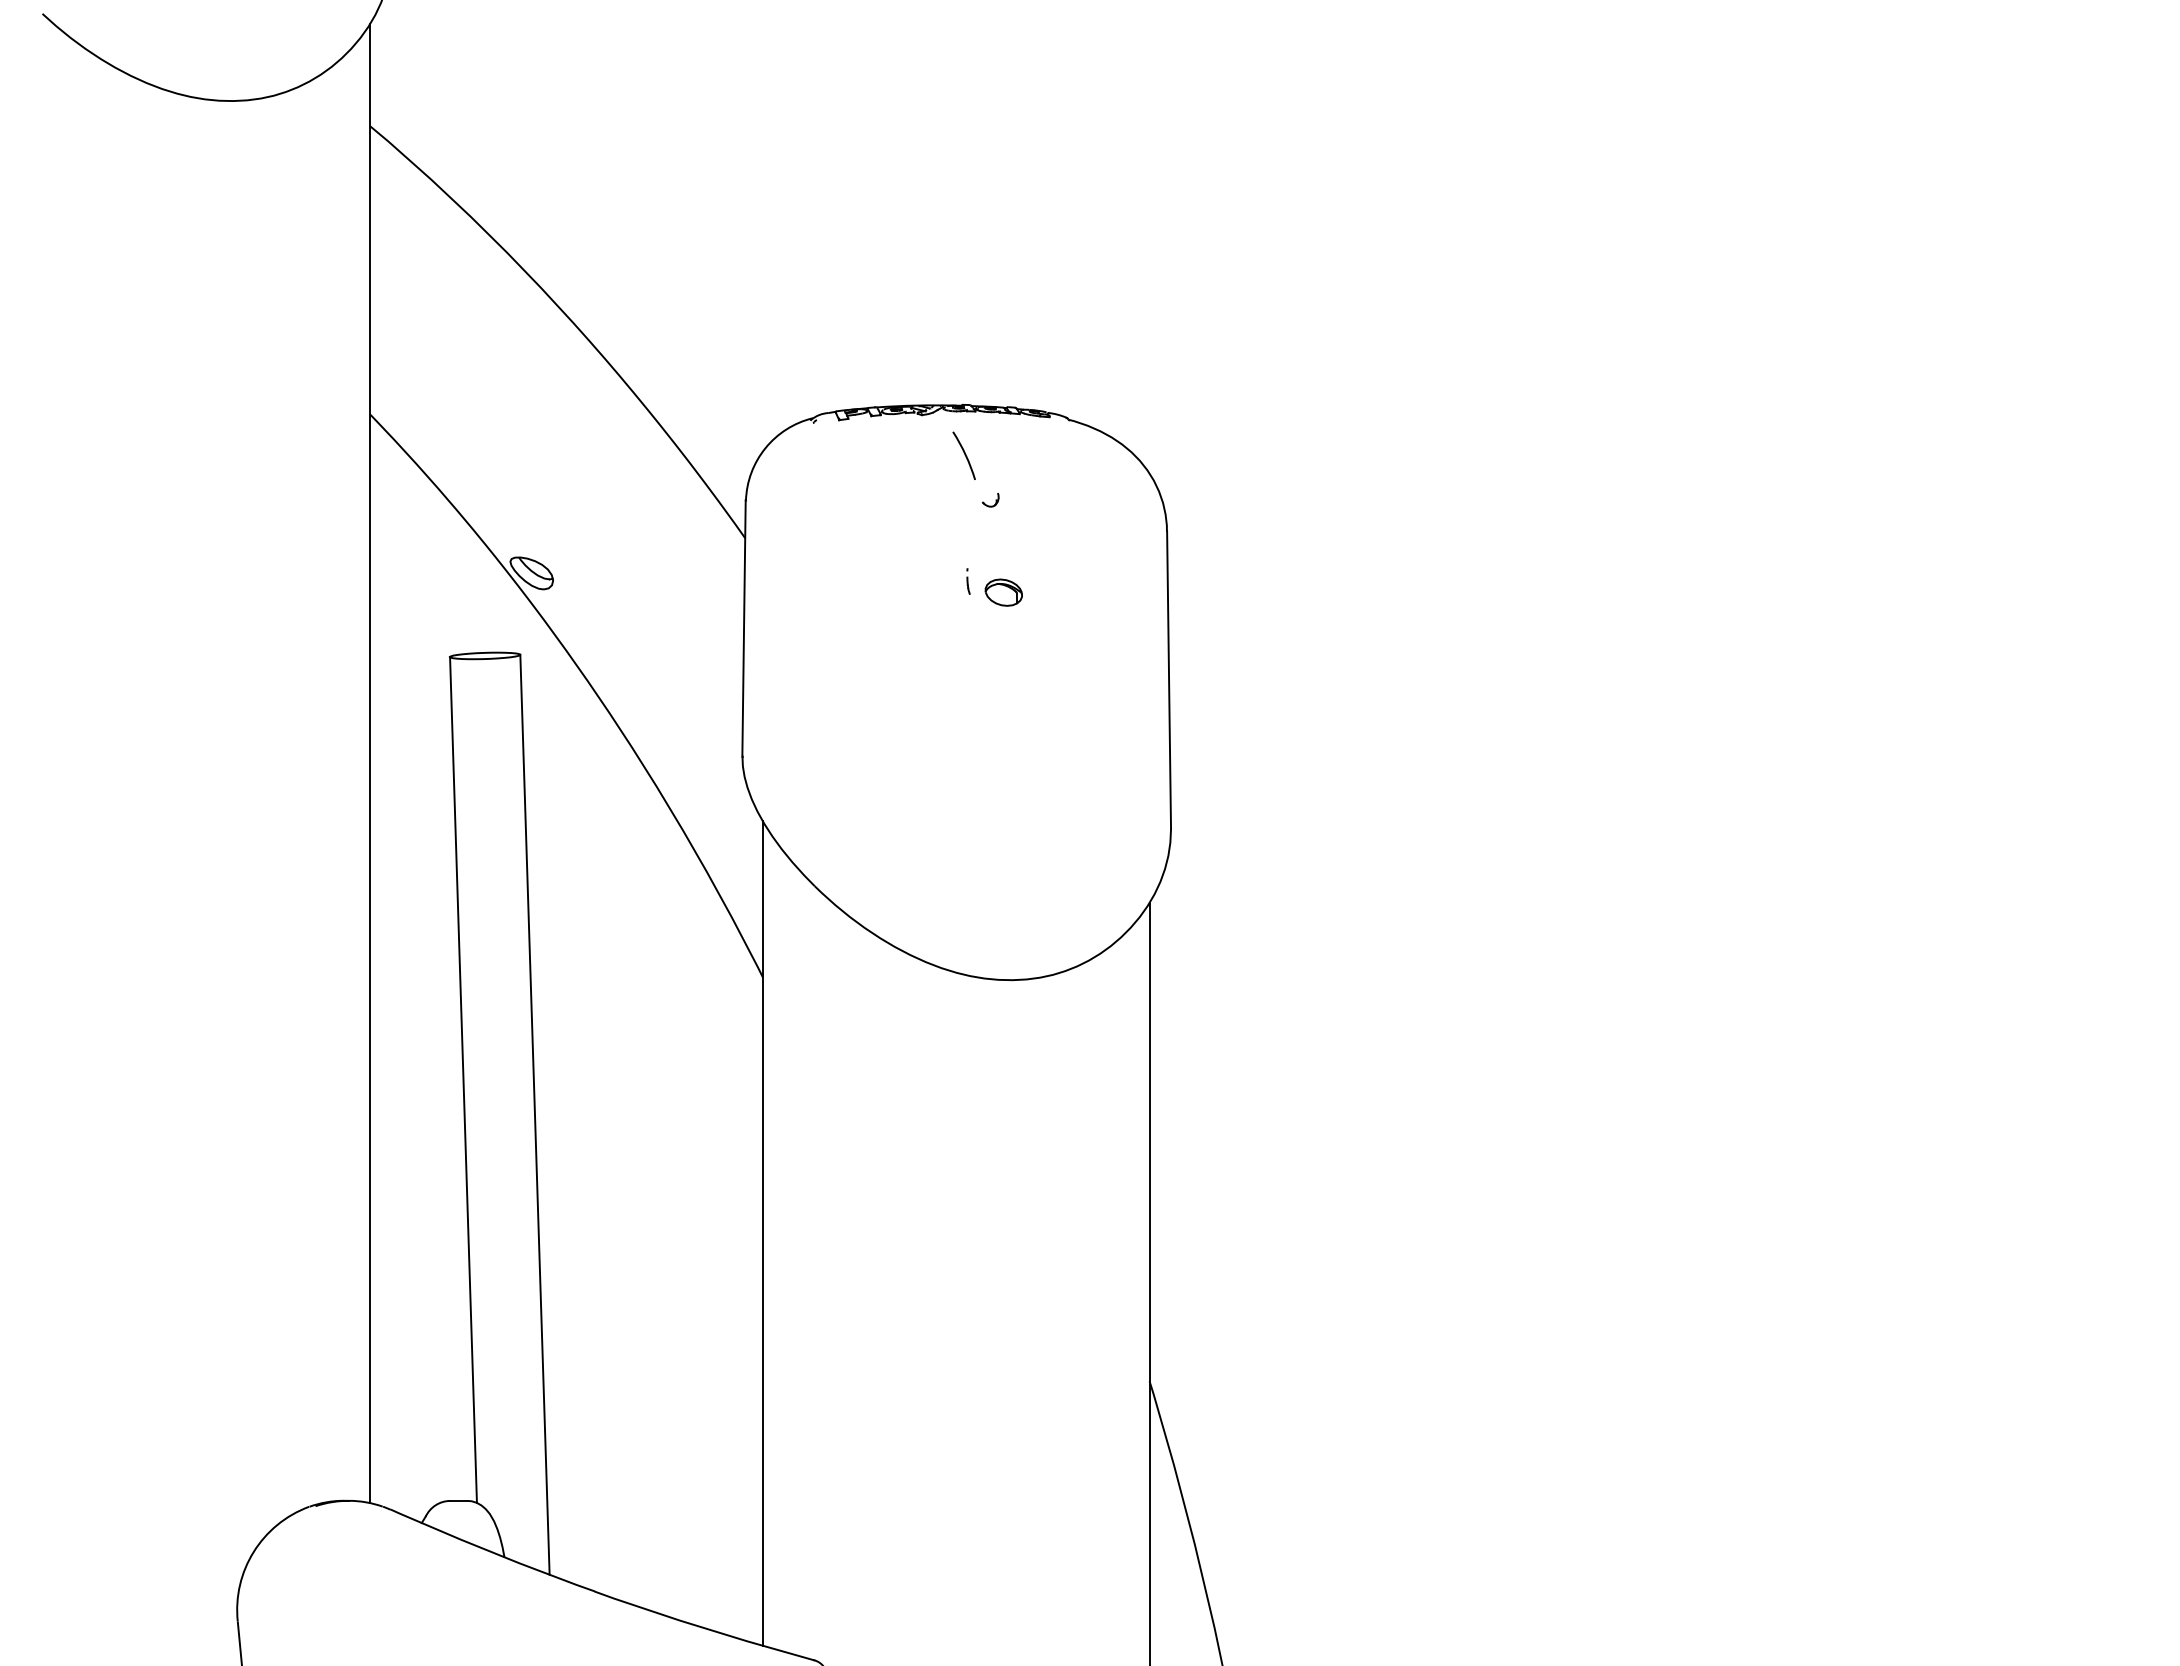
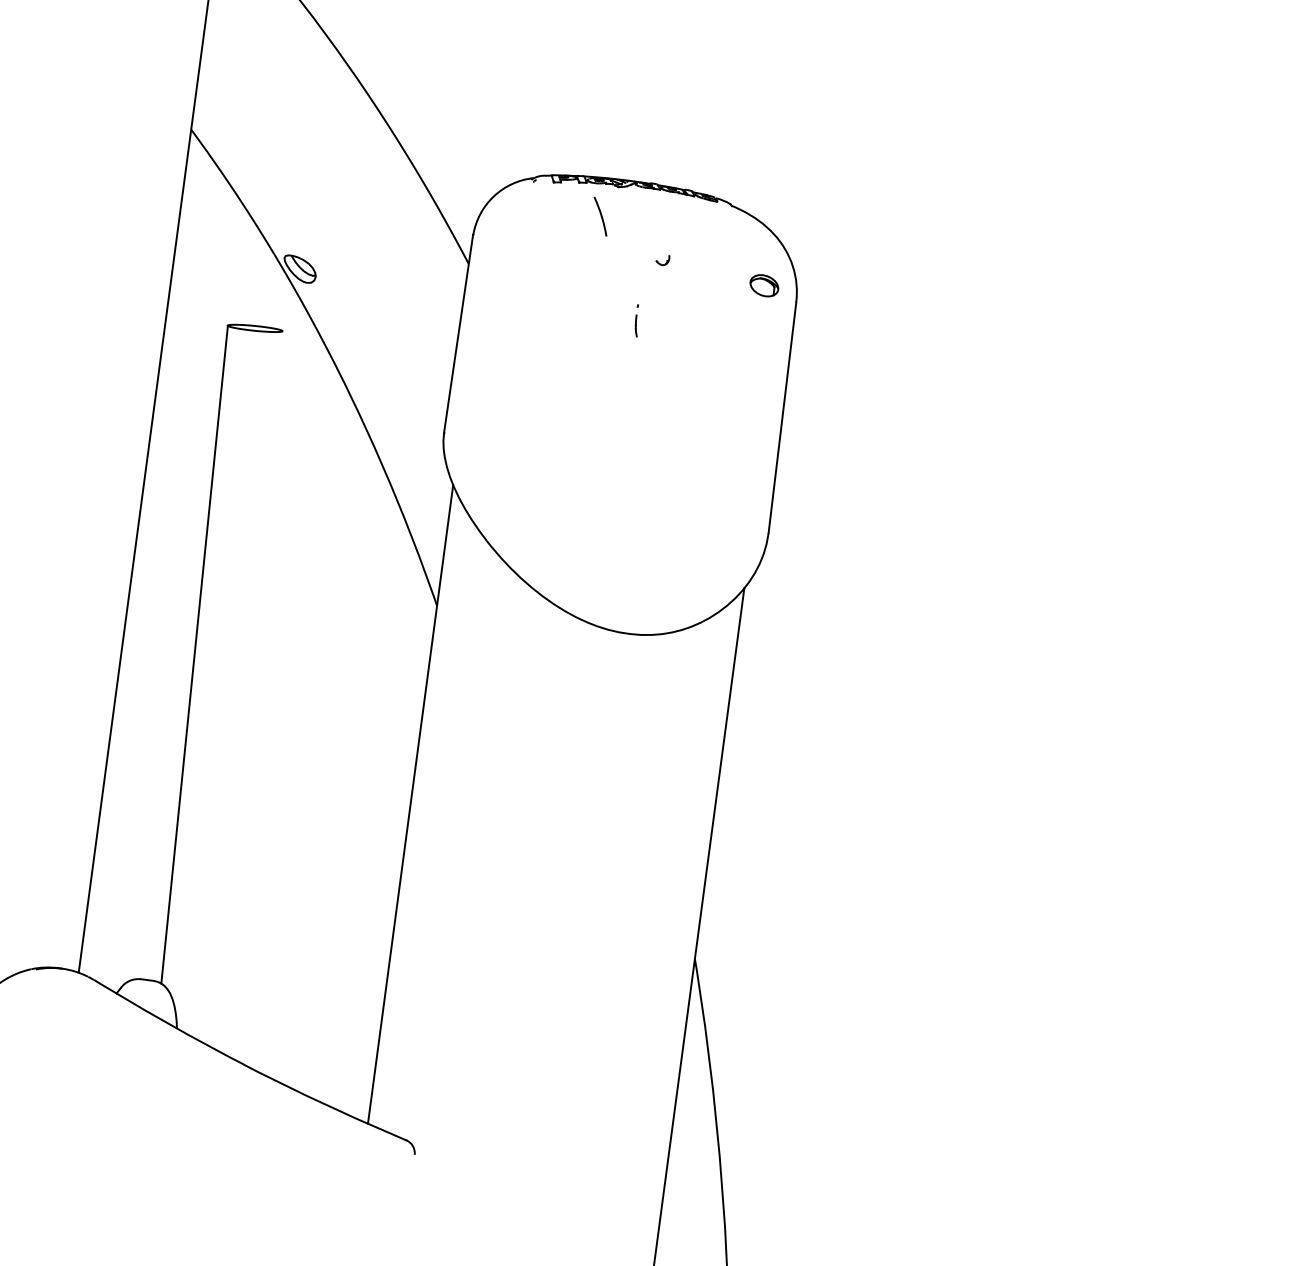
arc: (964, 455) -> (600, 216), moved
part: (968, 581) -> (637, 320), size x1.6
part: (1003, 592) -> (764, 285), moved
line: (534, 1114) -> (246, 688), removed

